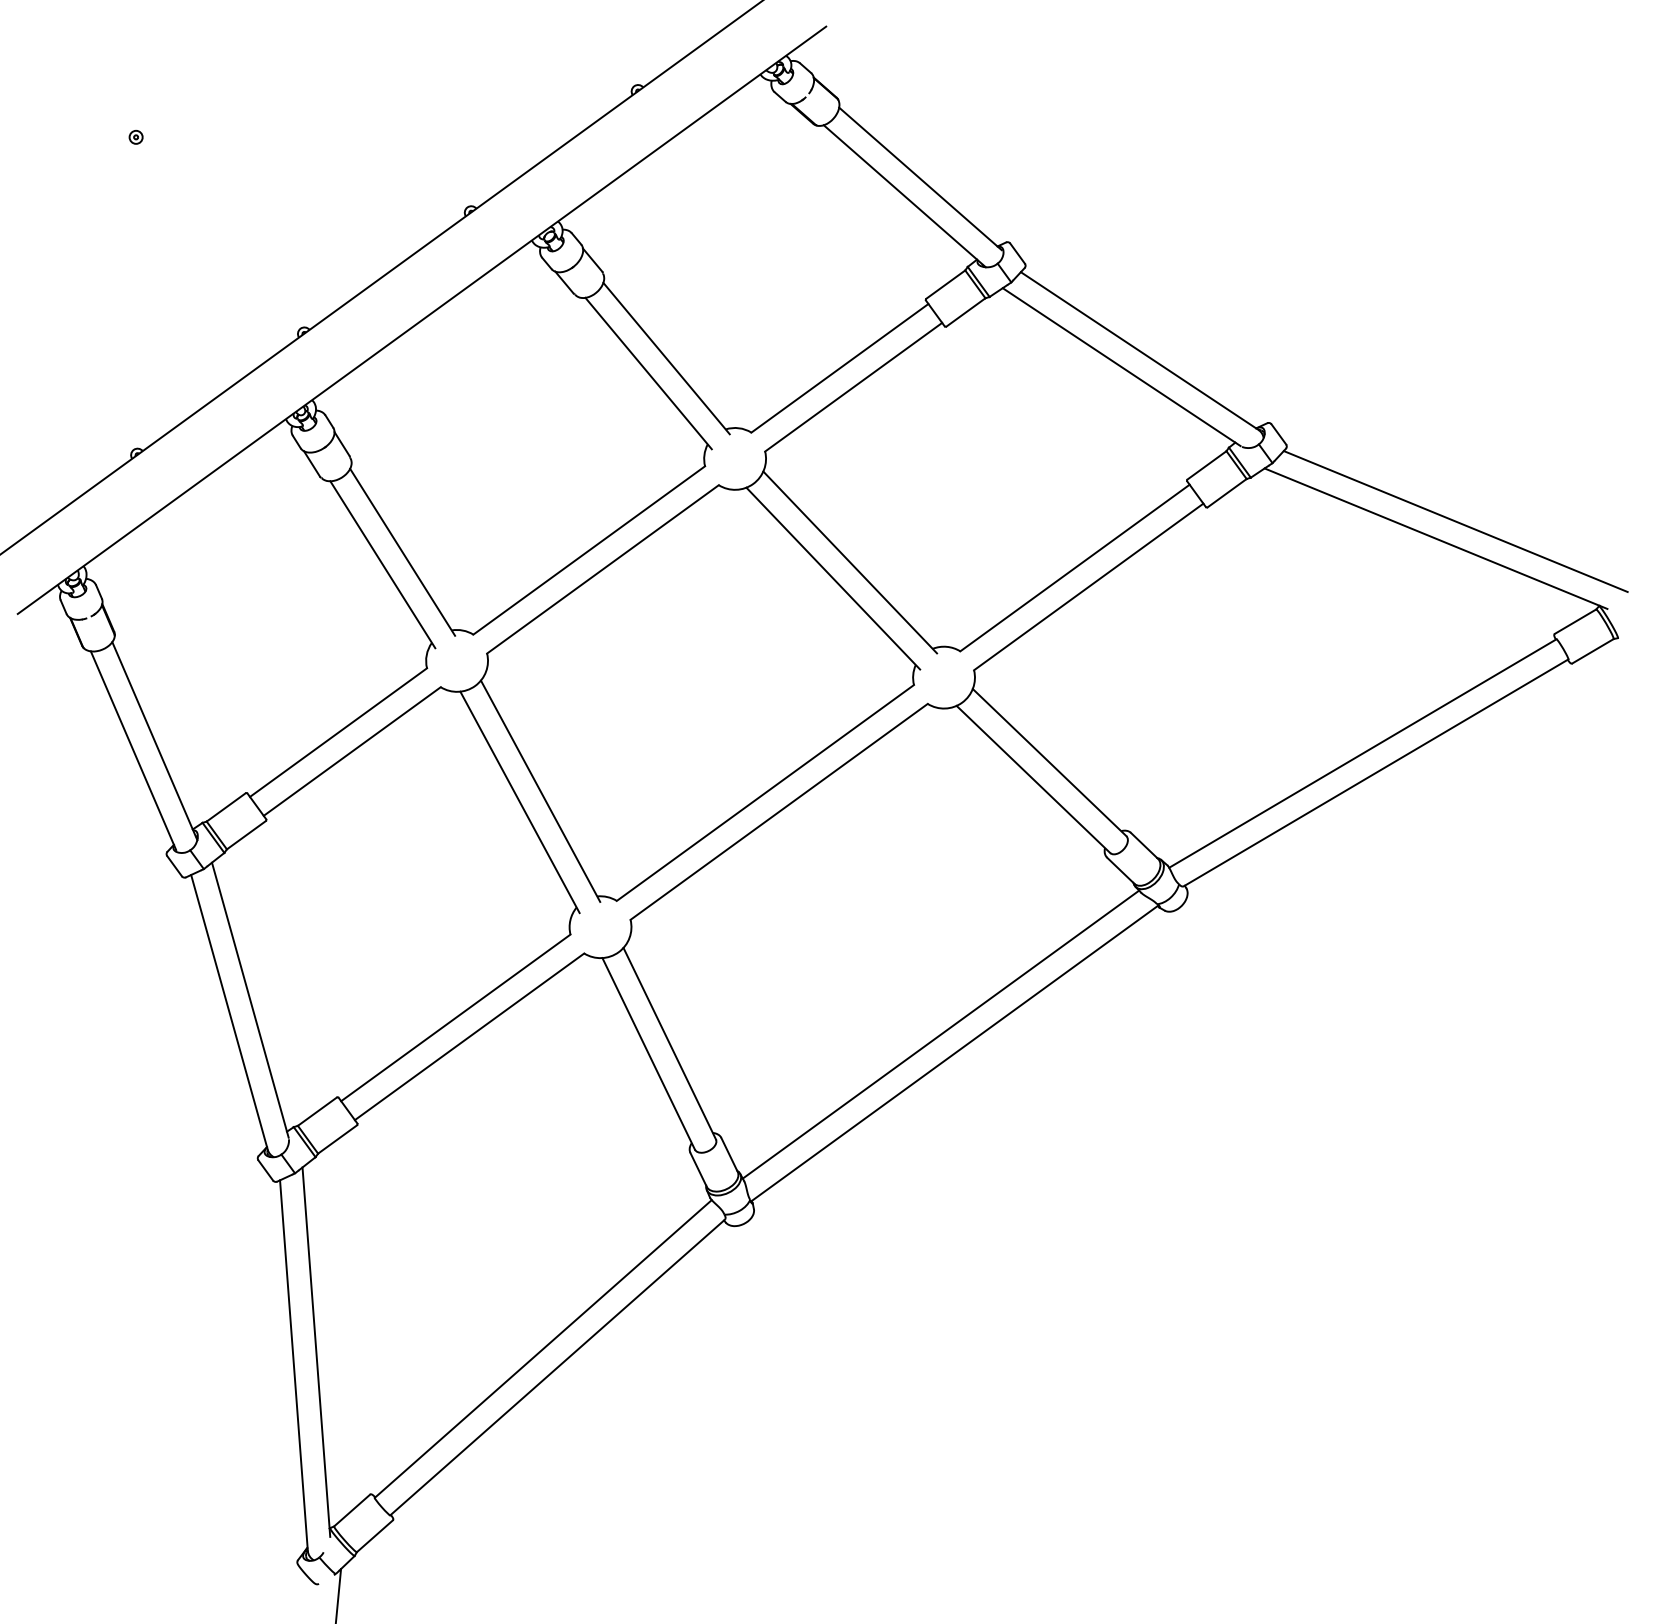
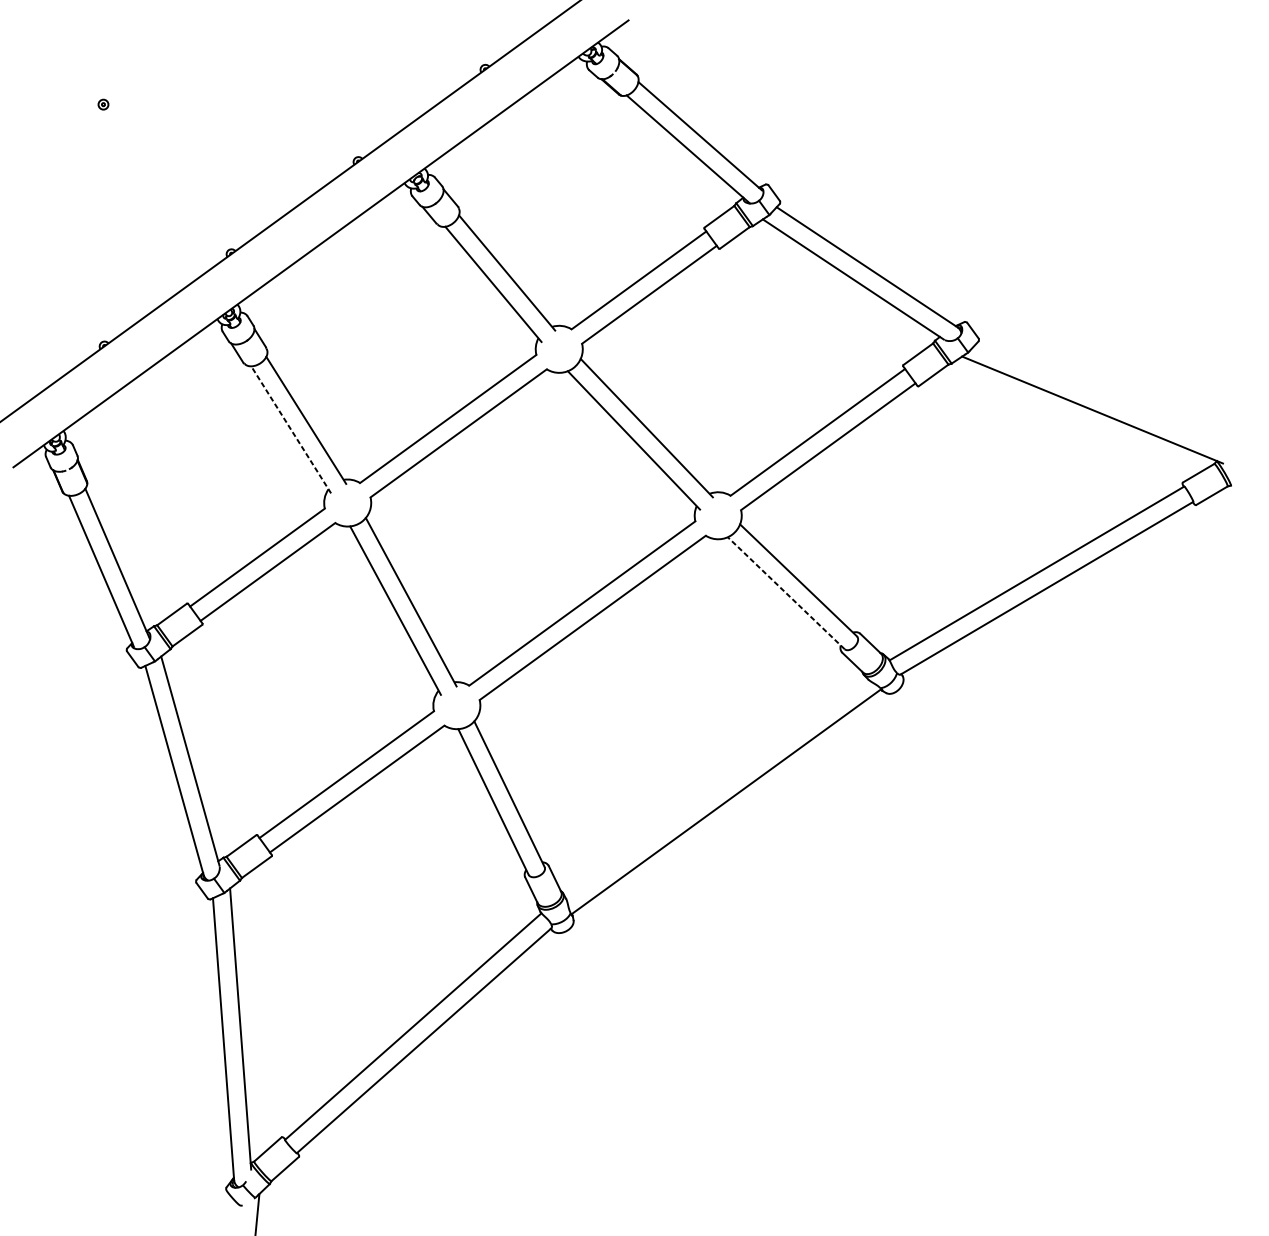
line: (1455, 521) -> (1107, 396), removed
line: (382, 564) -> (290, 429), solid -> dashed
line: (1033, 779) -> (786, 593), solid -> dashed
line: (940, 1034) -> (715, 787), removed

